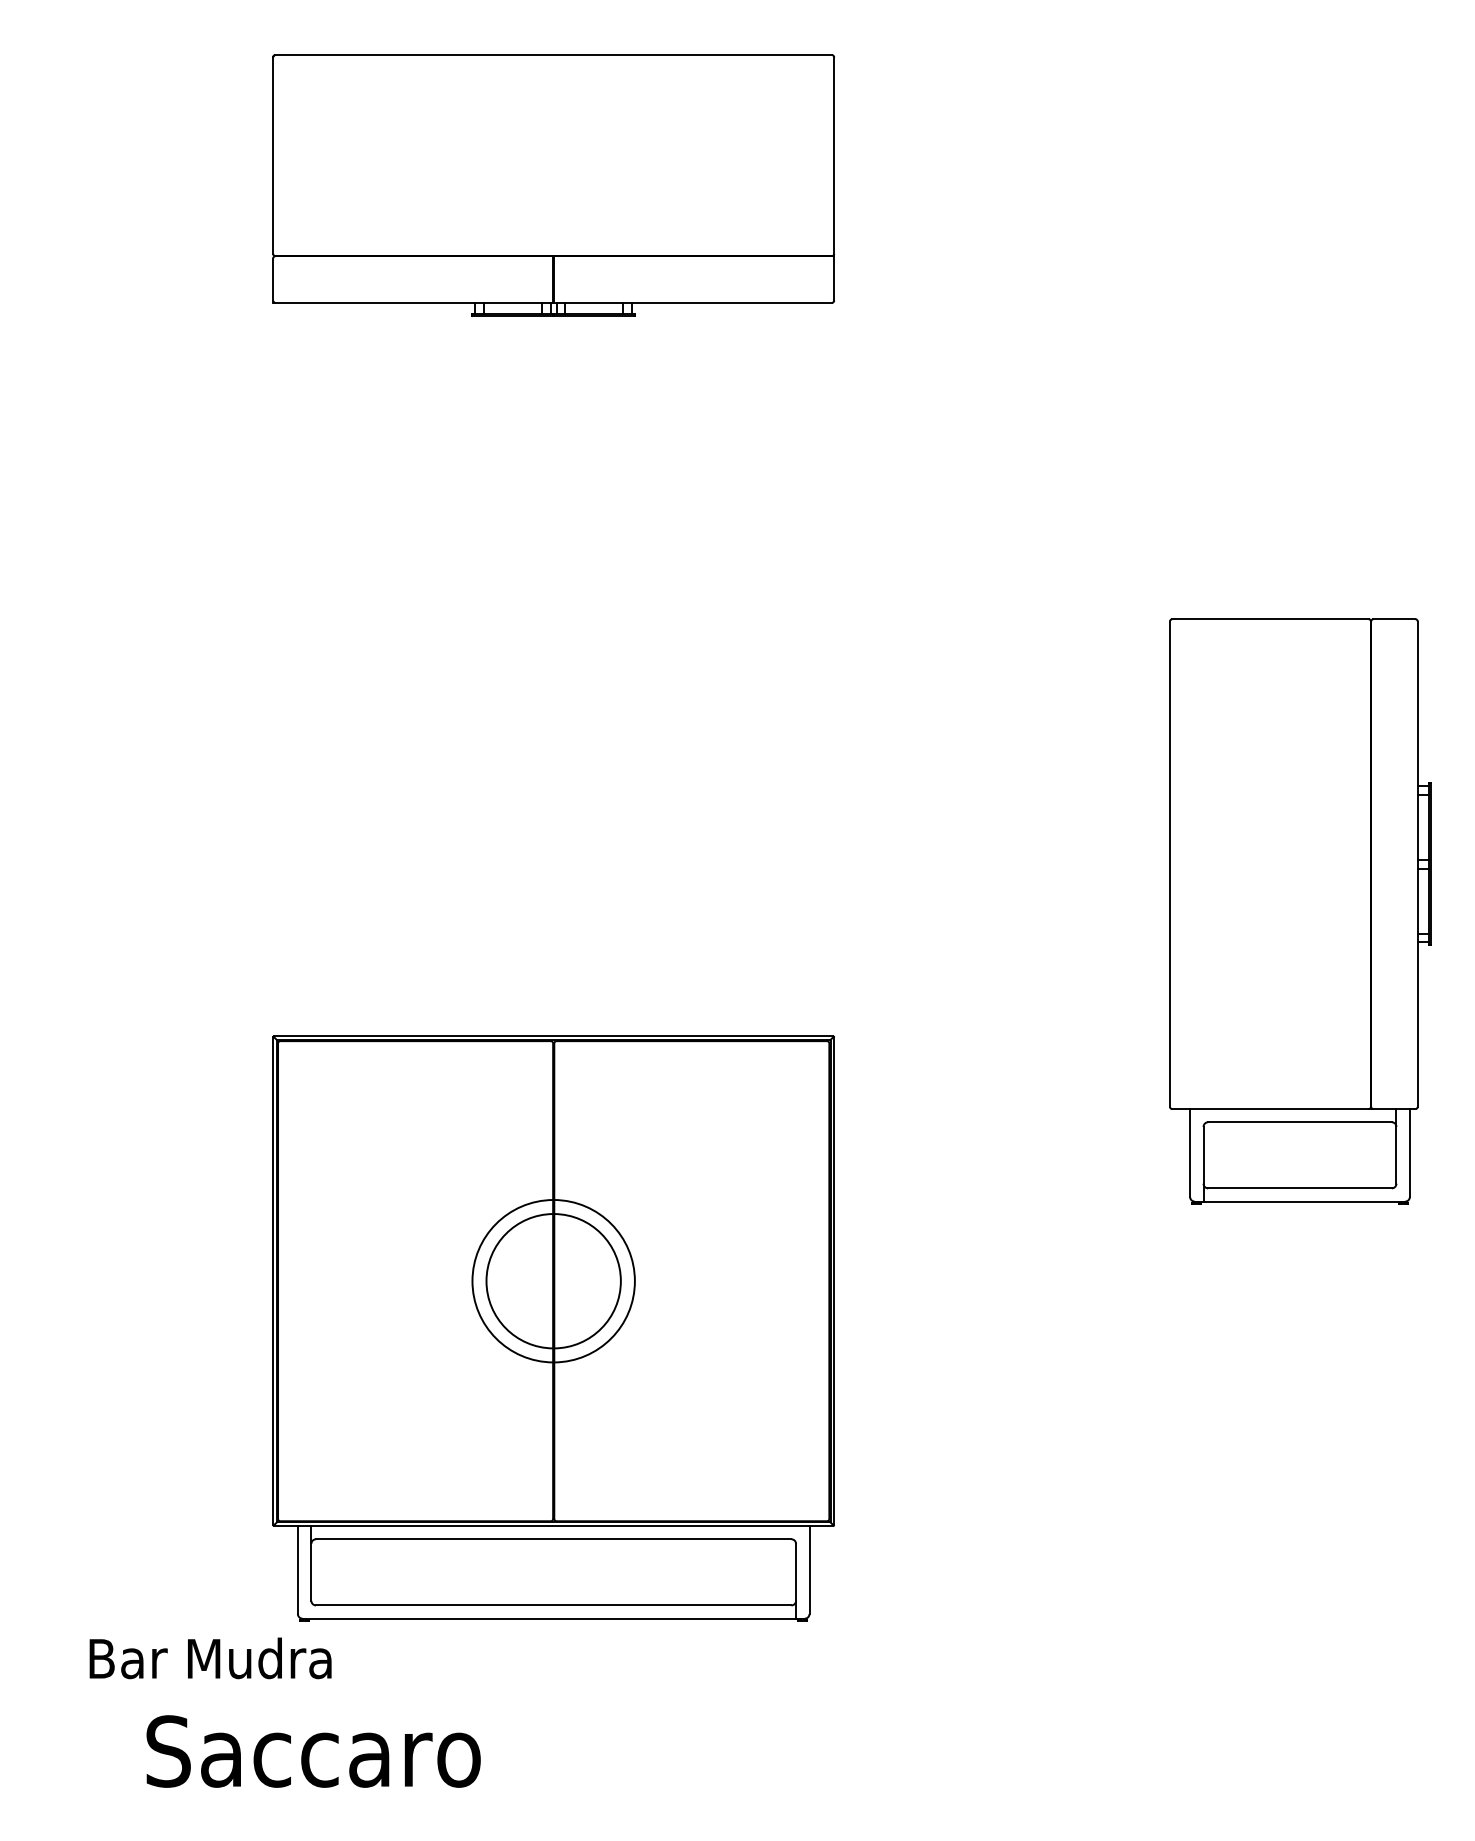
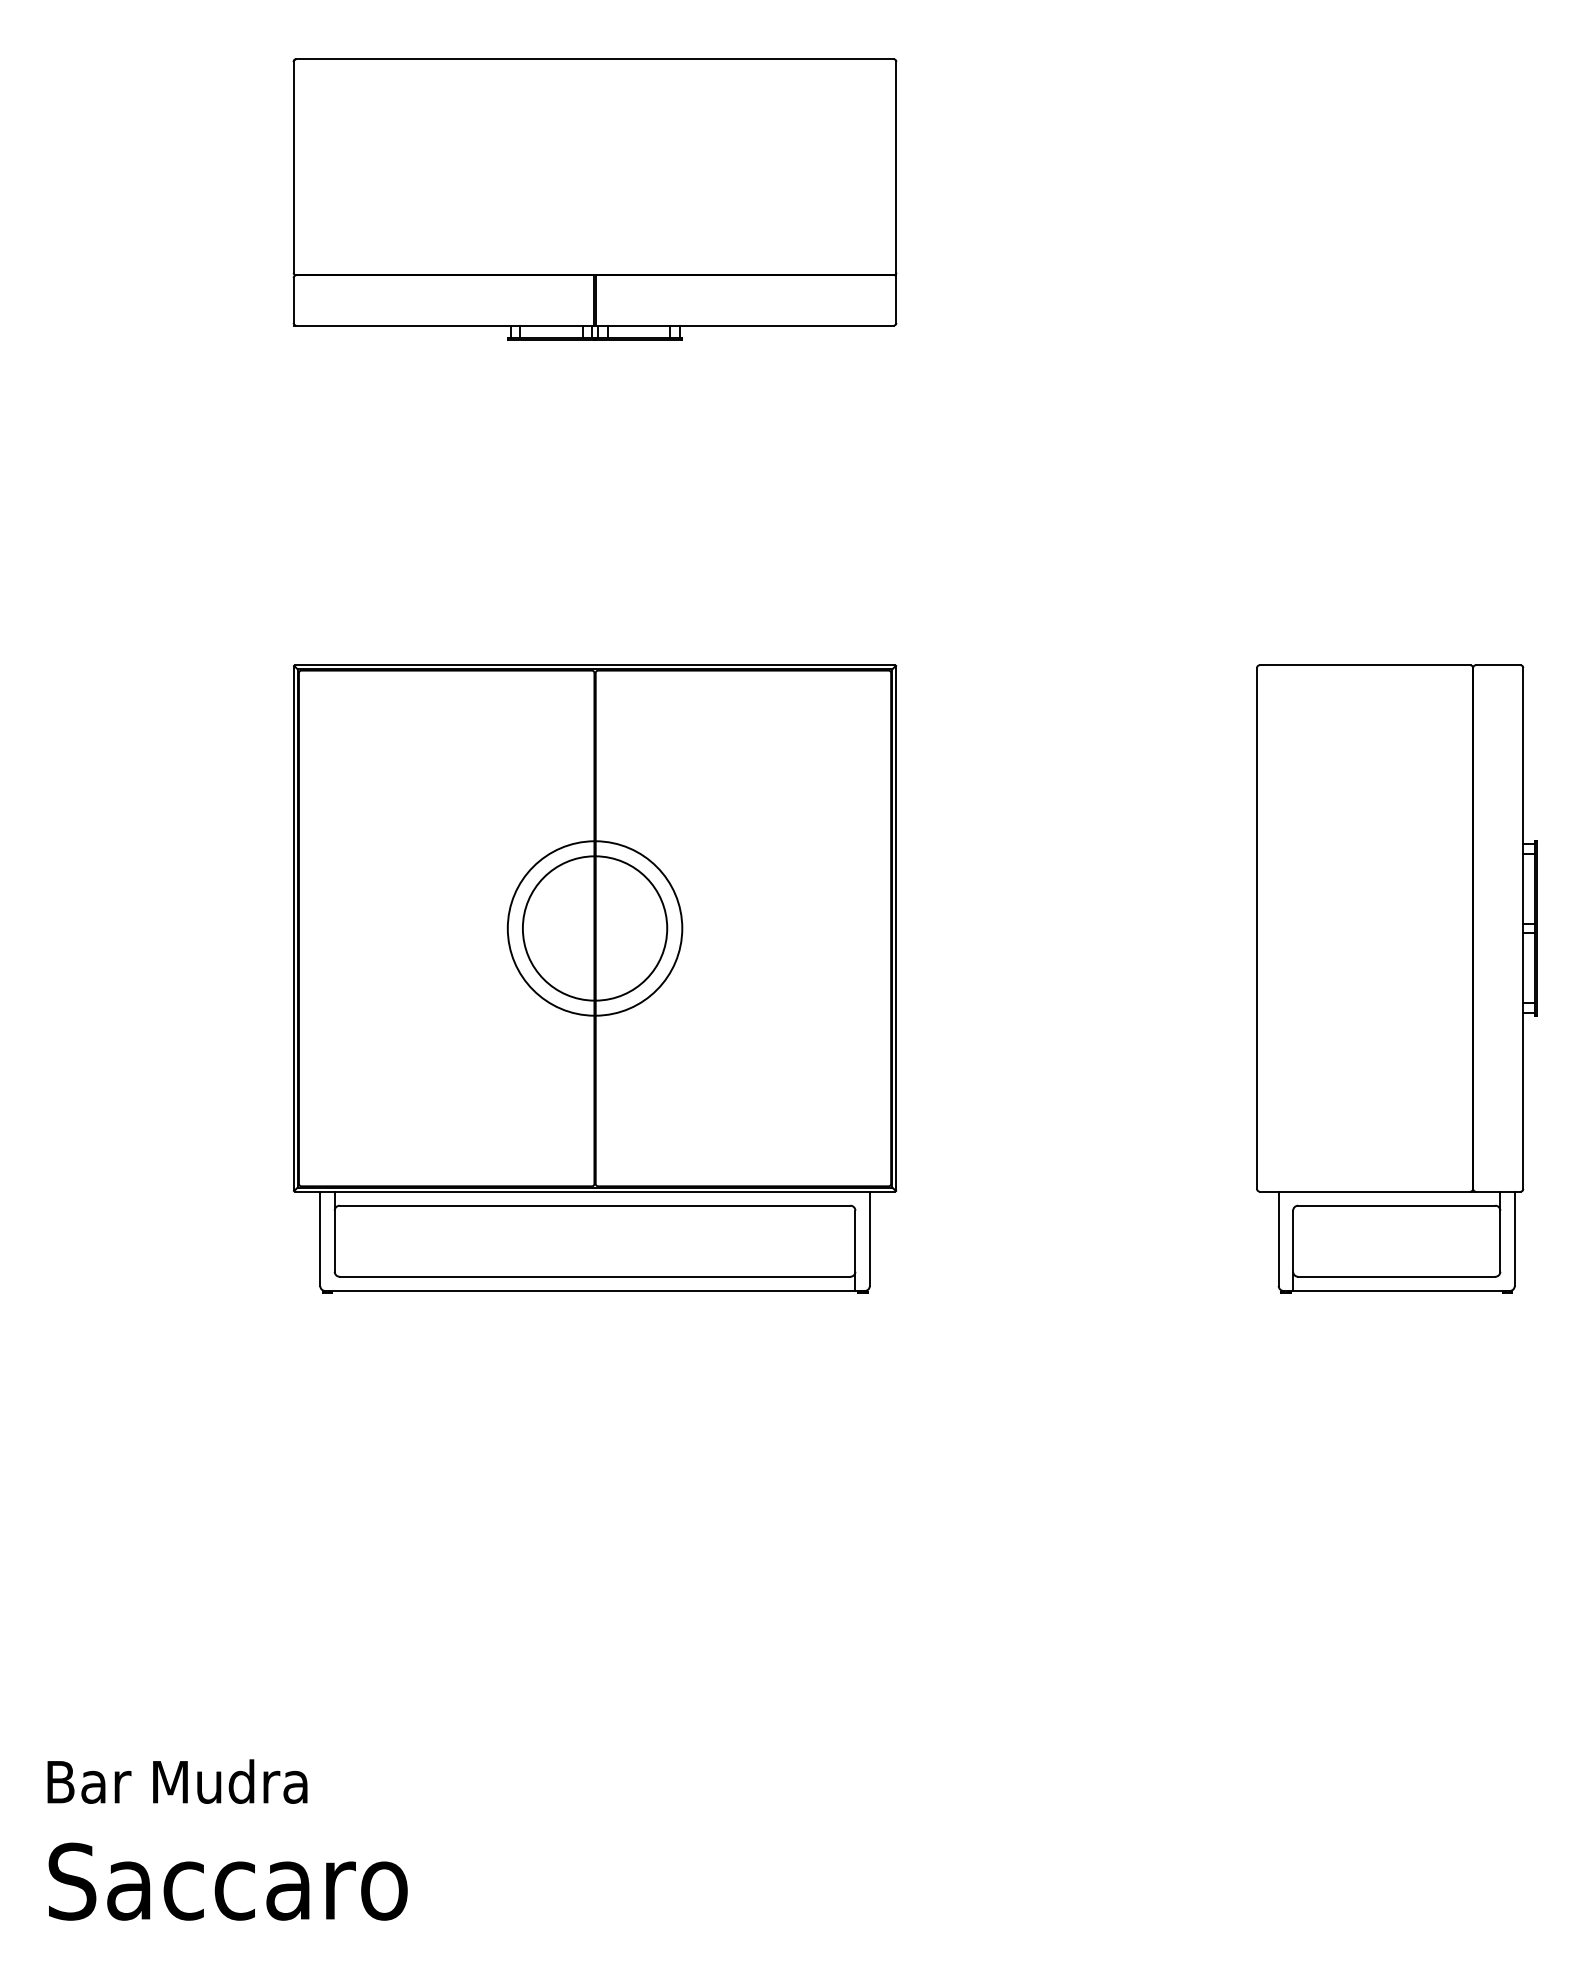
part: (554, 1327) -> (595, 978), moved
text: (210, 1658) -> (177, 1781), moved
text: (313, 1751) -> (227, 1881), moved

